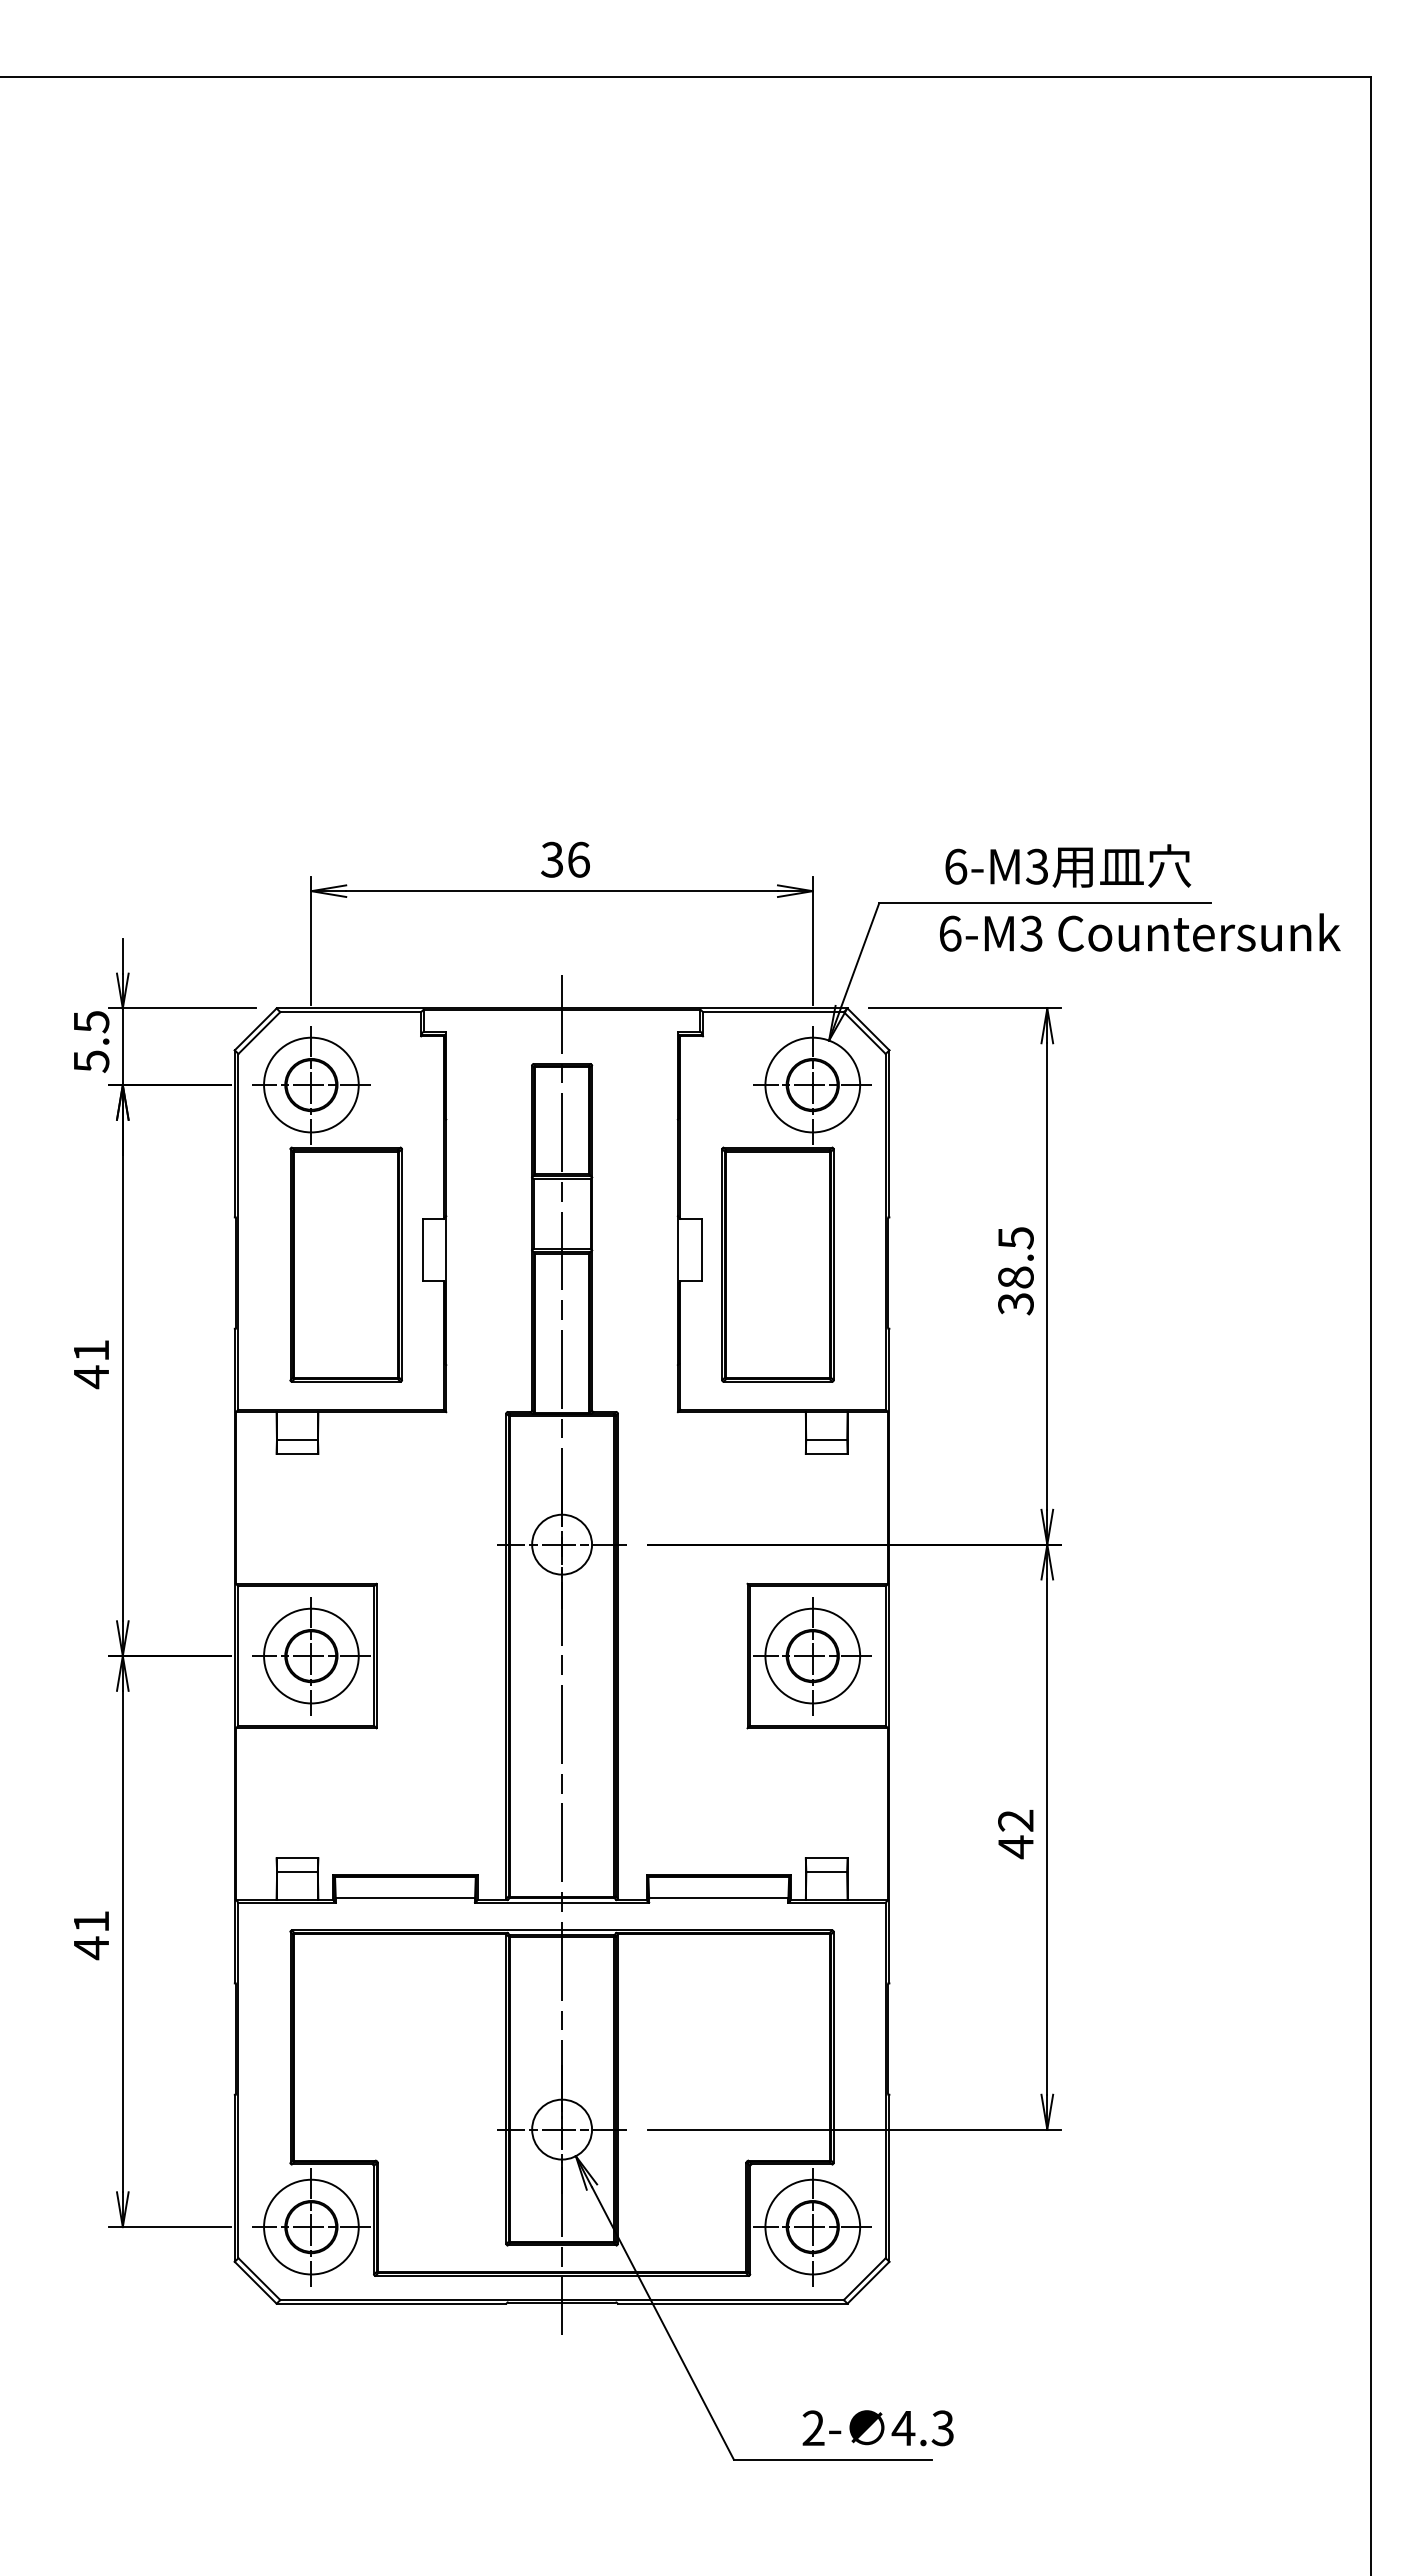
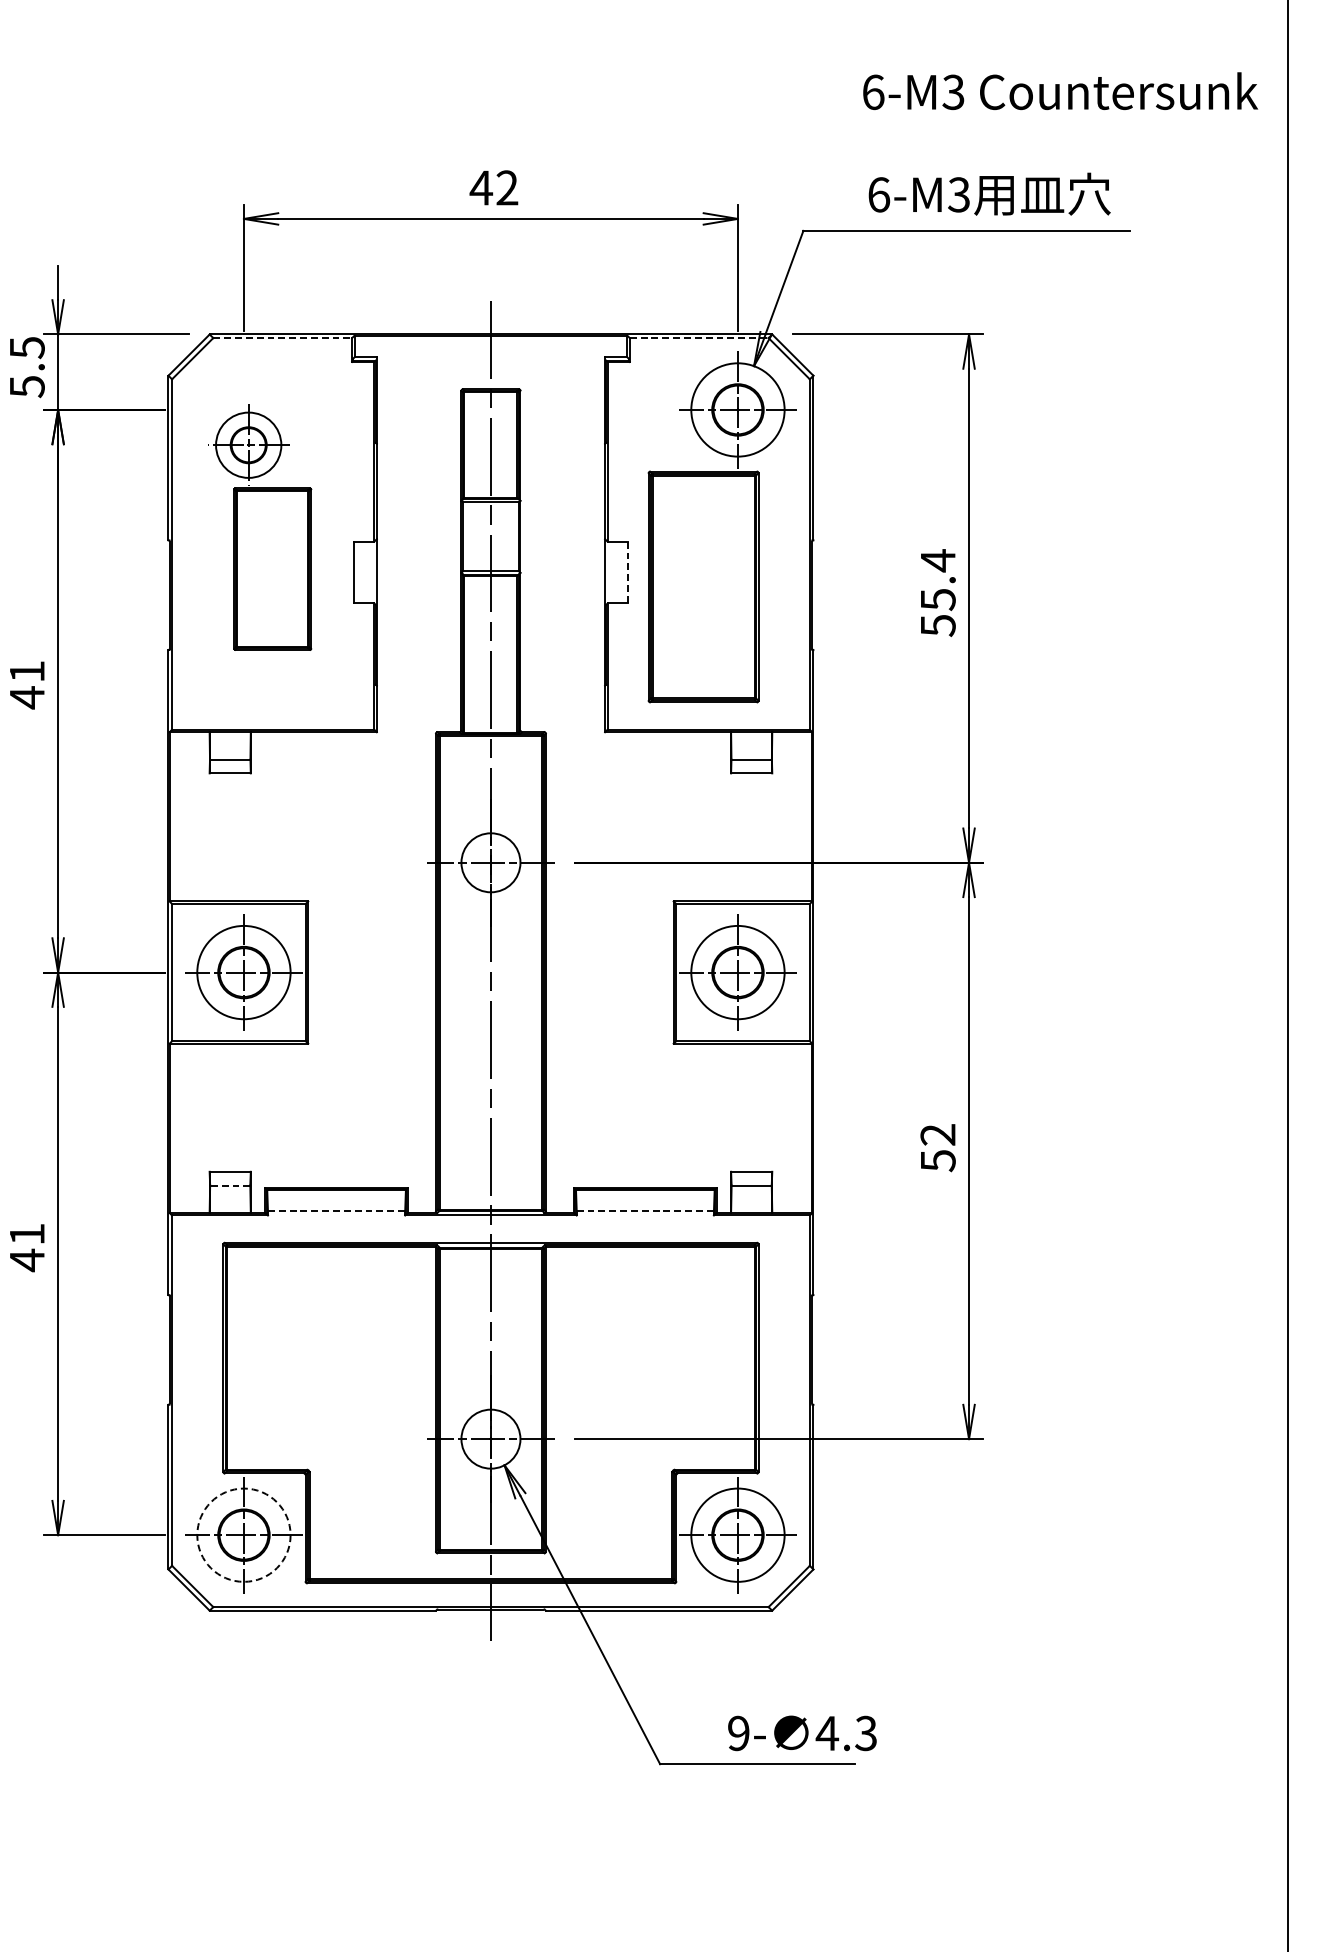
text: (564, 859) -> (493, 187), 36 -> 42
text: (1140, 932) -> (1060, 91), moved
line: (351, 1012) -> (283, 338), solid -> dashed
line: (773, 1012) -> (699, 338), solid -> dashed
part: (327, 1204) -> (259, 527), size x0.7
line: (701, 1250) -> (628, 572), solid -> dashed
text: (1015, 1270) -> (937, 592), 38.5 -> 55.4
text: (1015, 1847) -> (937, 1161), 42 -> 52
line: (296, 1872) -> (229, 1185), solid -> dashed
line: (405, 1898) -> (336, 1211), solid -> dashed
line: (718, 1898) -> (645, 1211), solid -> dashed
circle: (311, 2226) -> (244, 1534), solid -> dashed
text: (813, 2428) -> (738, 1733), 2- -> 9-

